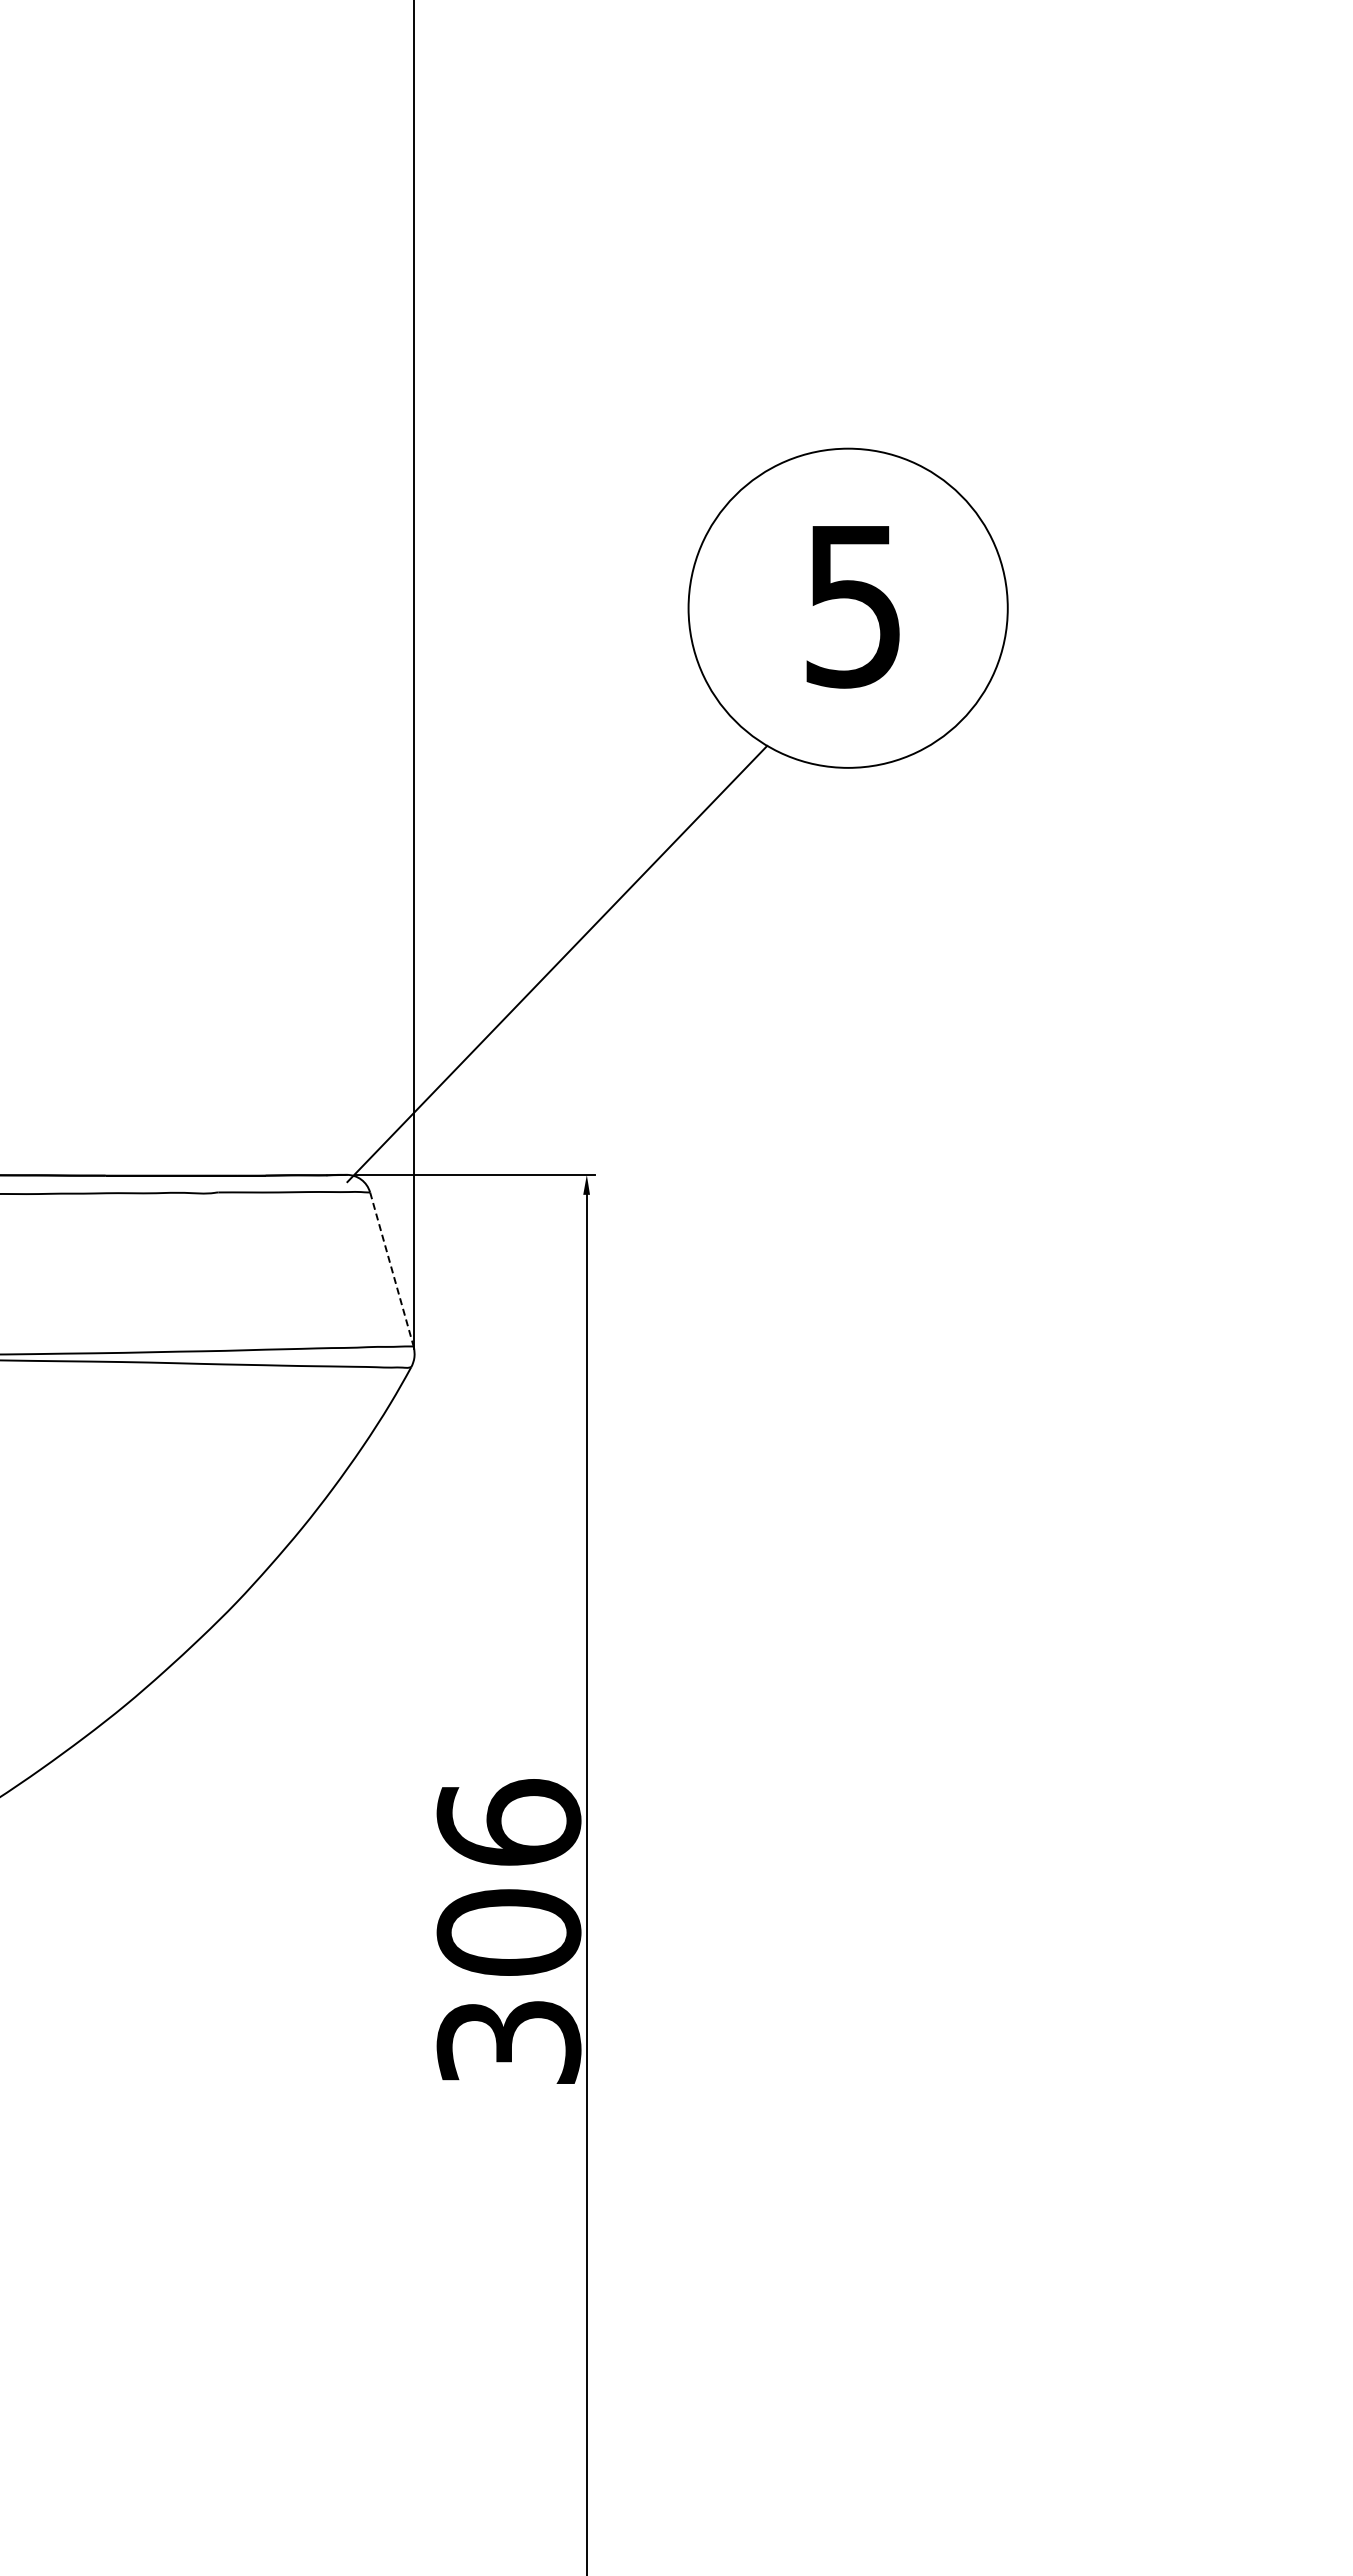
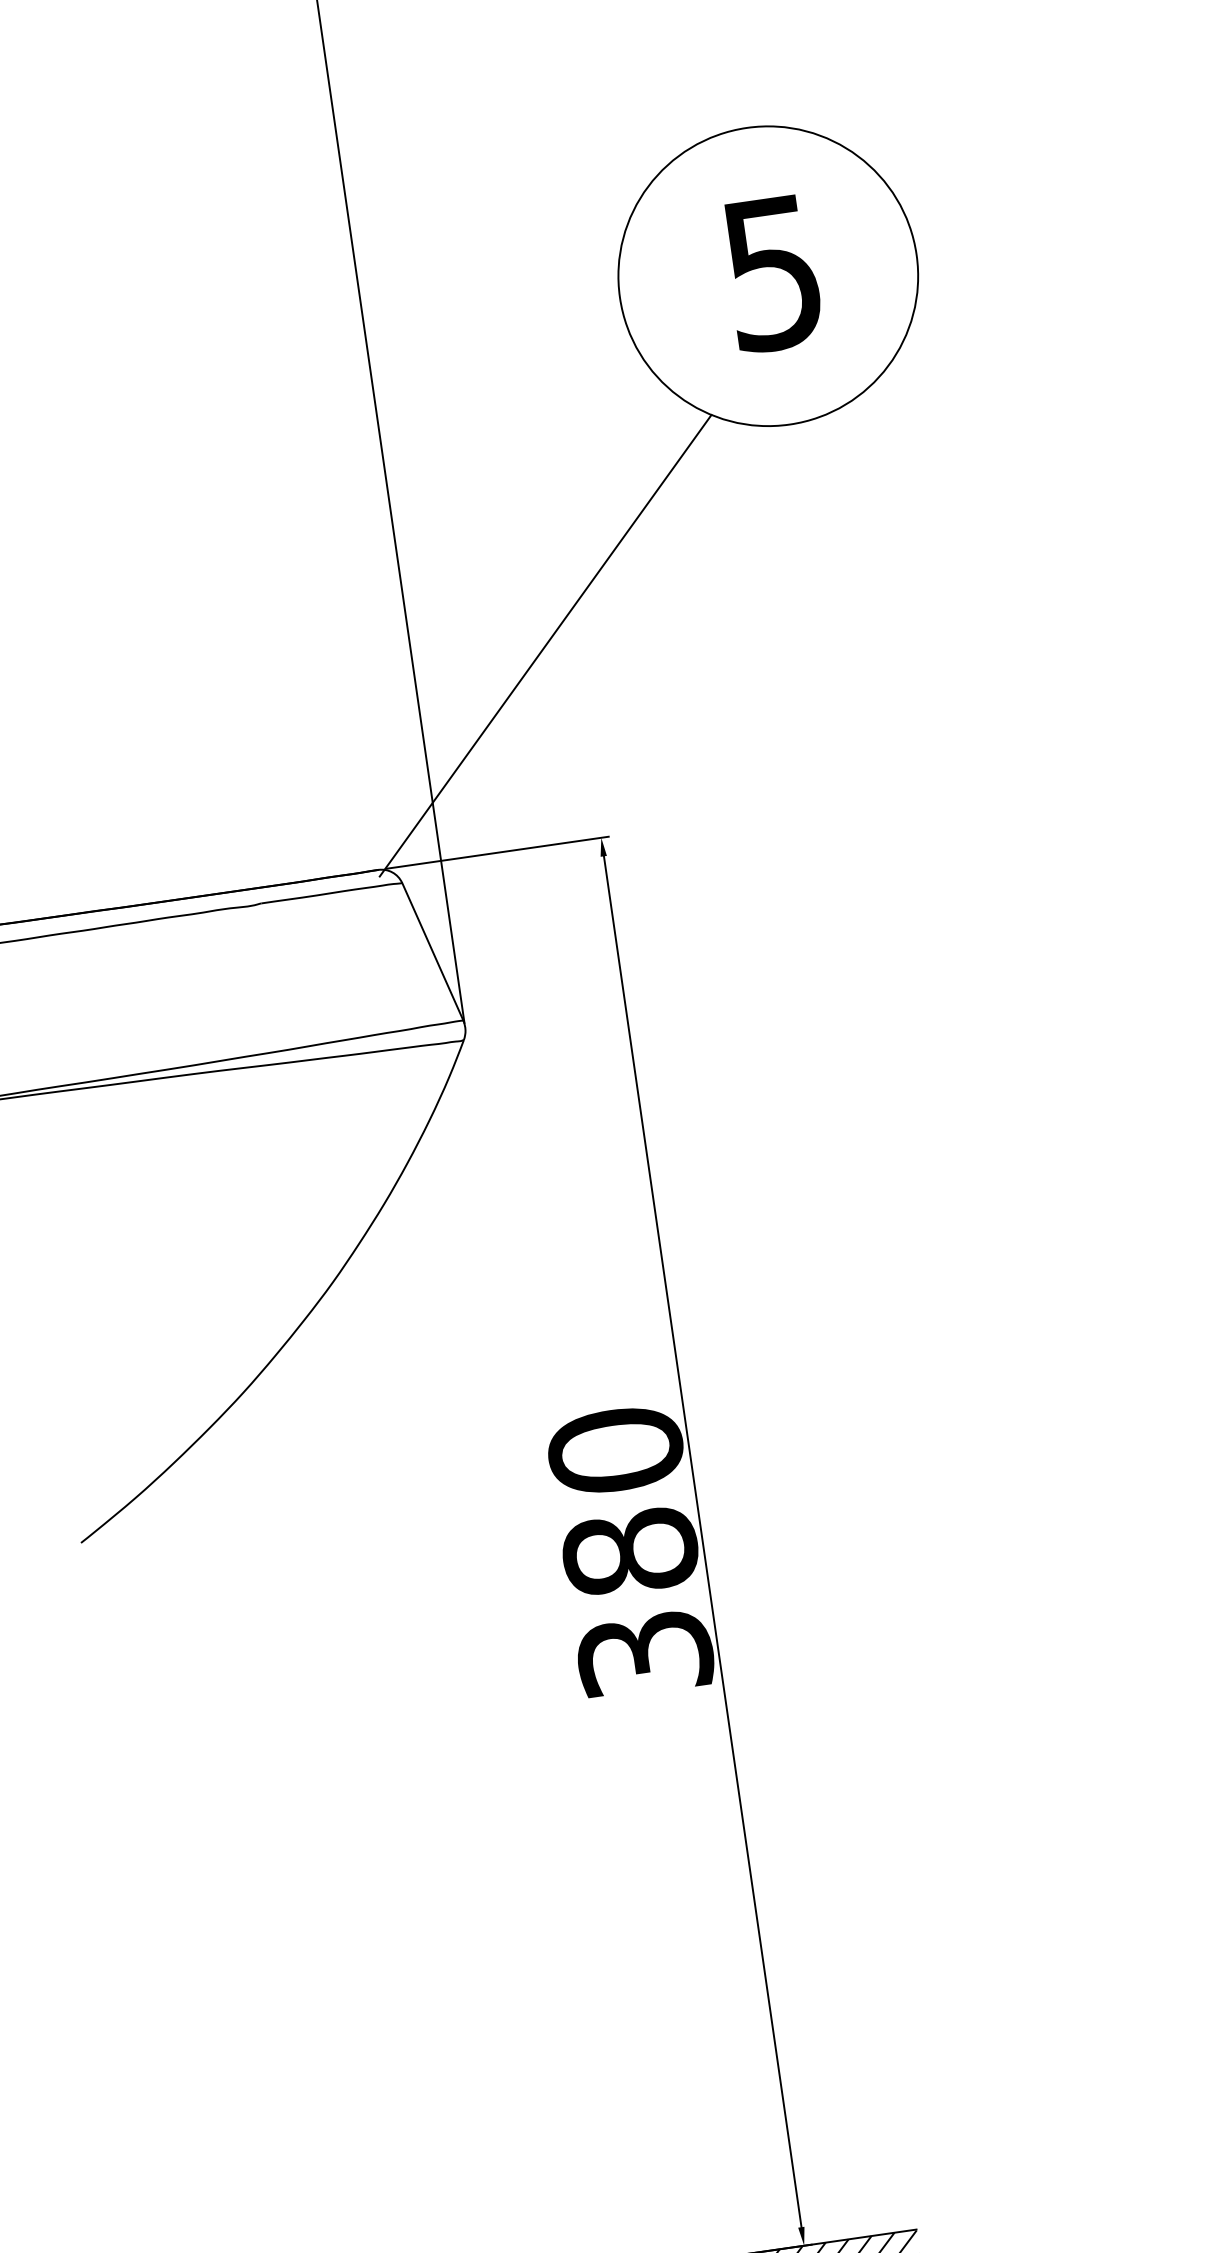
line: (392, 1269) -> (433, 951), dashed -> solid
text: (508, 1877) -> (622, 1501), 306 -> 380

